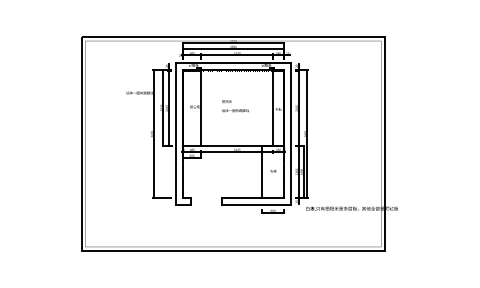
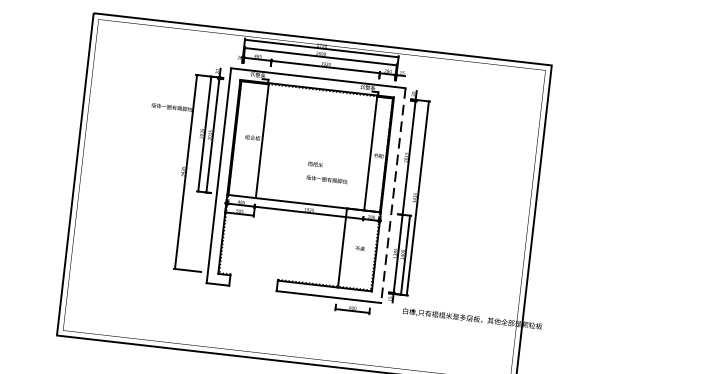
text: (235, 106) -> (327, 173), moved
line: (291, 134) -> (393, 196), solid -> dashed

